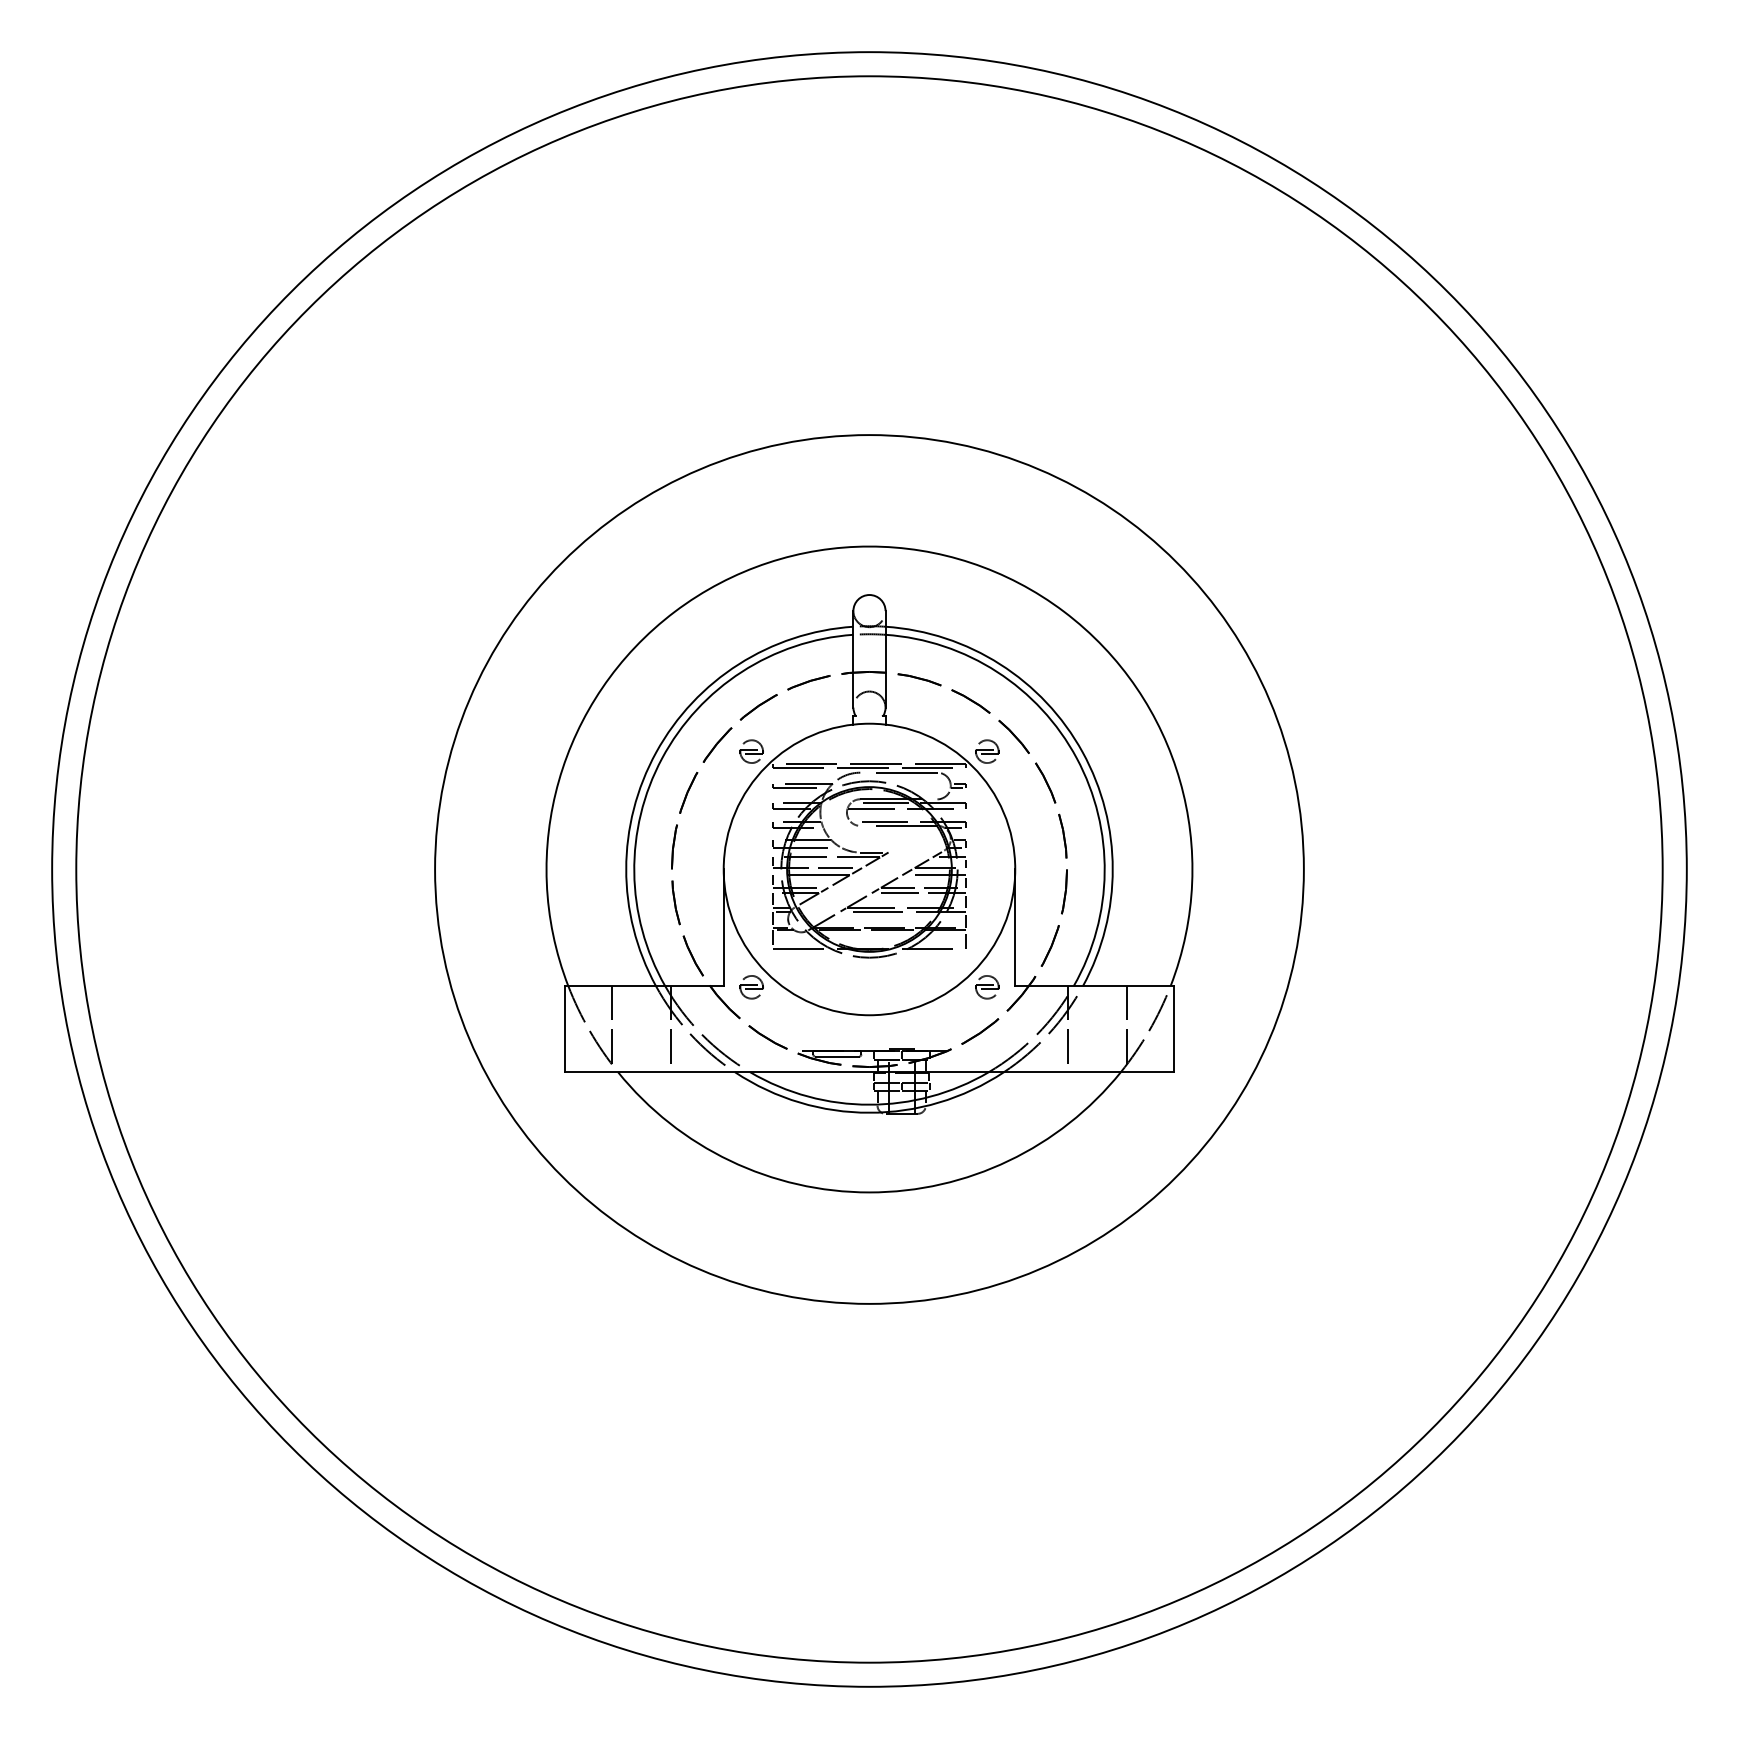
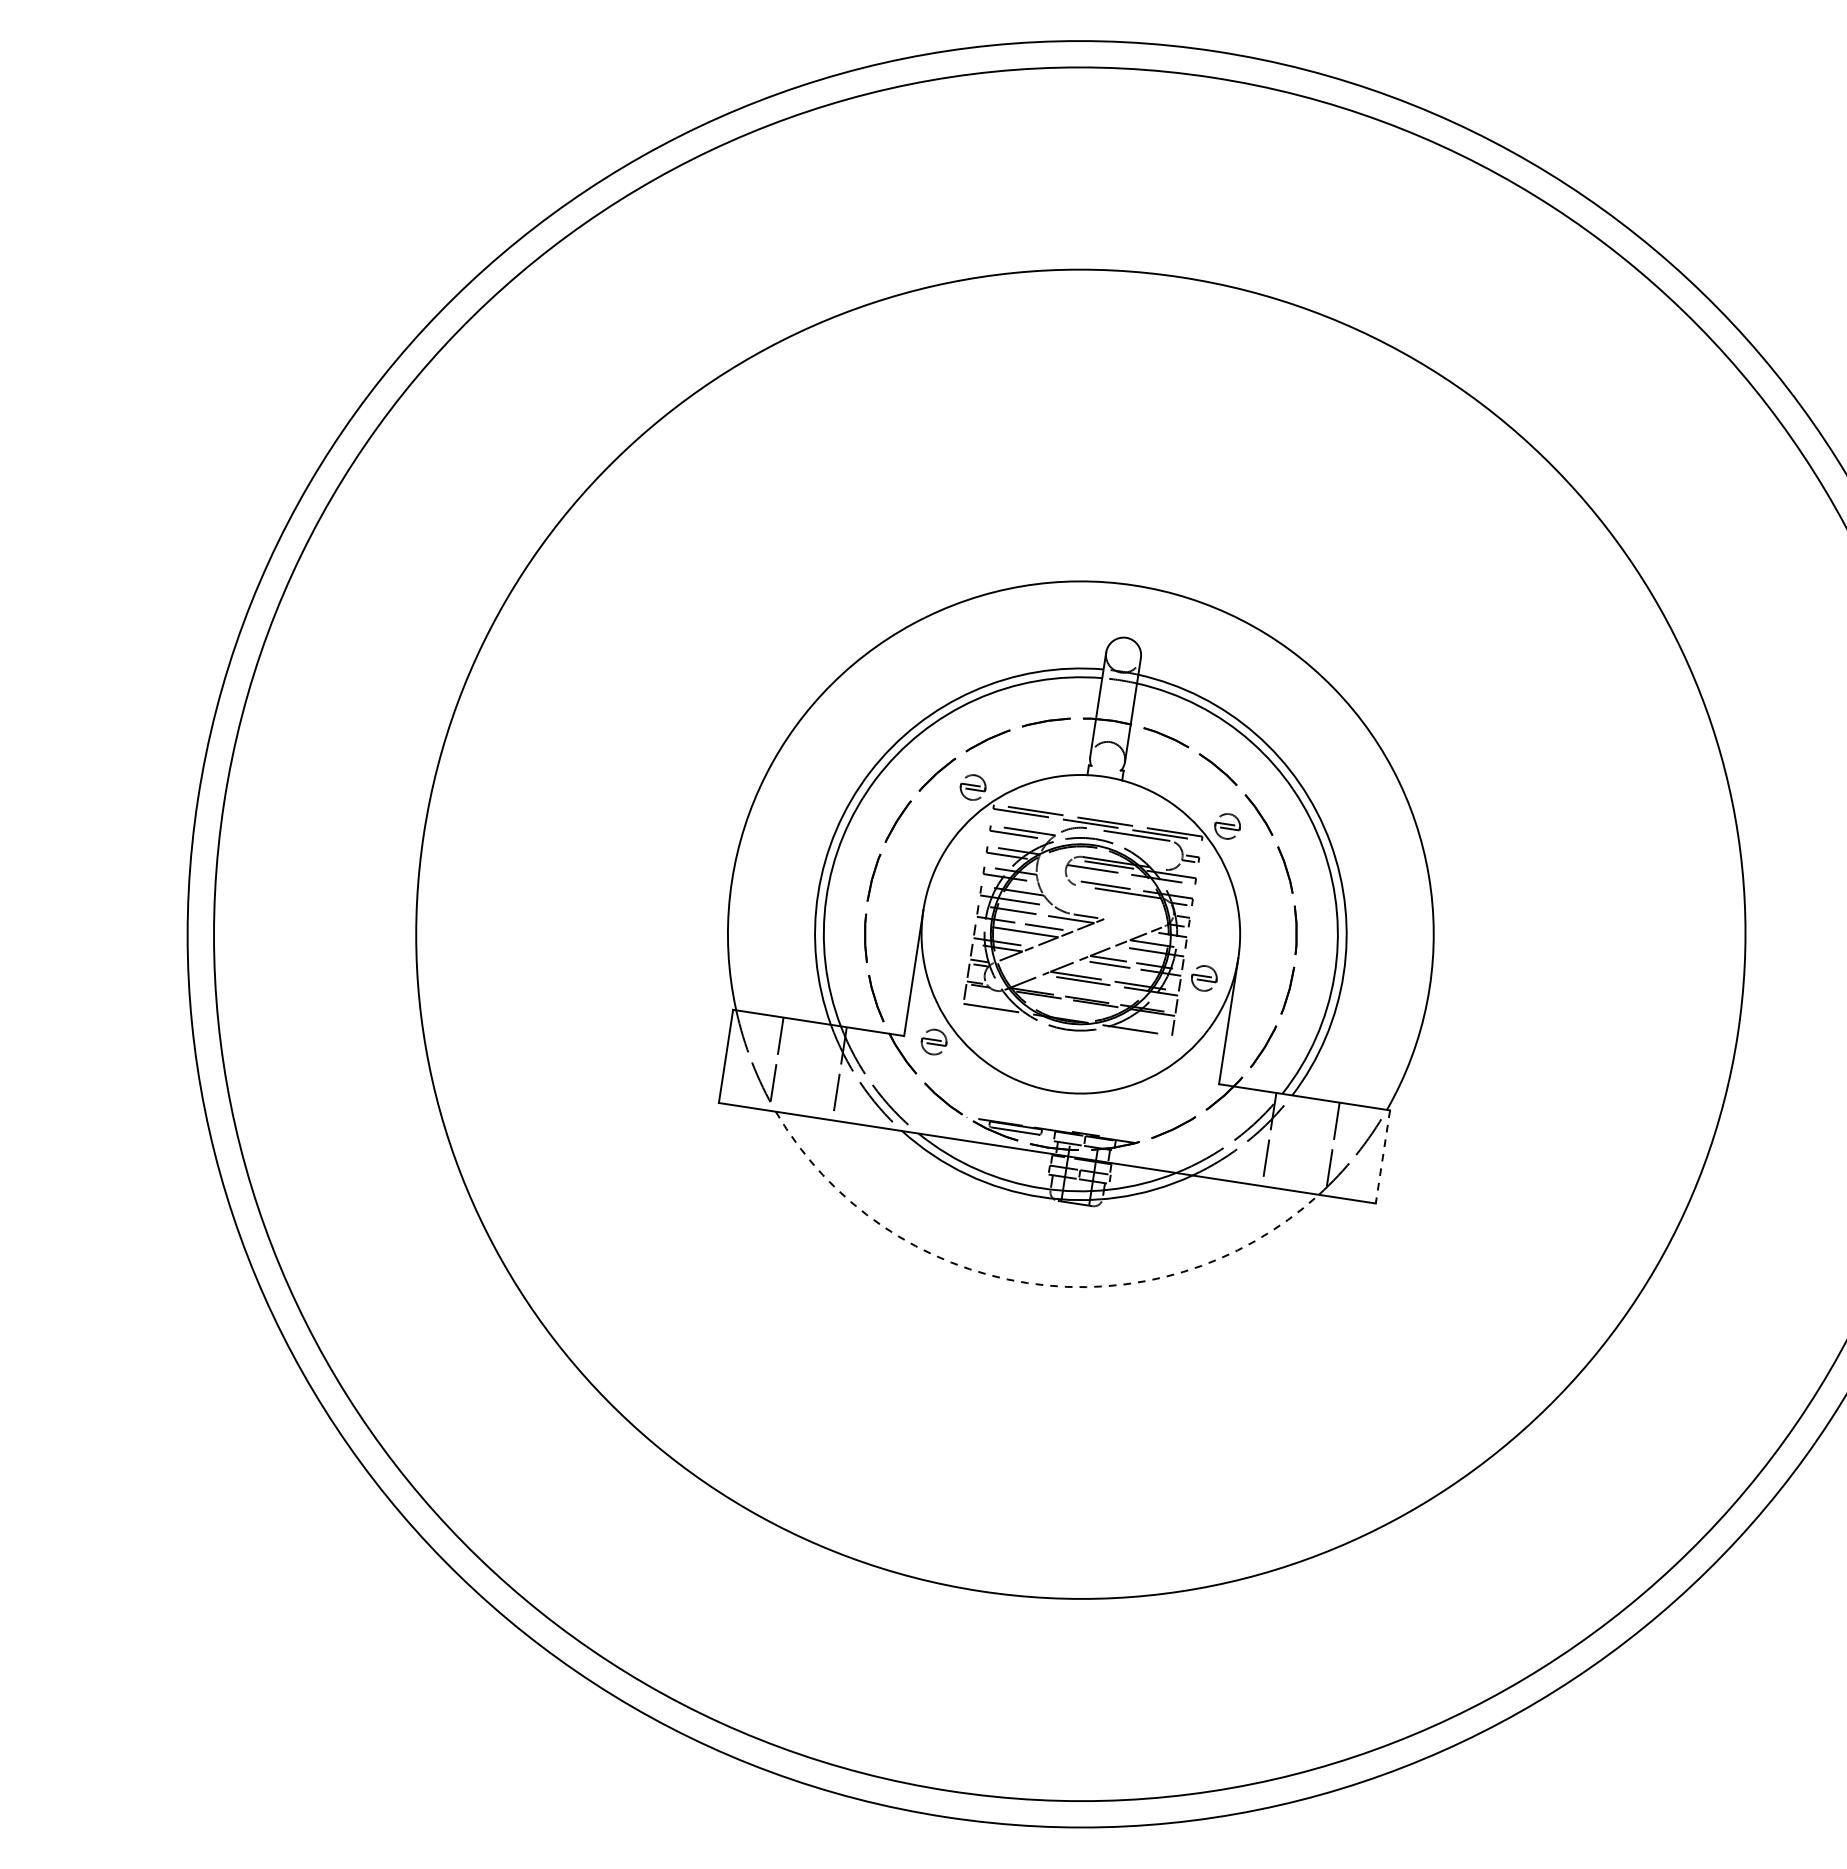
circle: (869, 869) -> (1080, 934), size x1.4
part: (987, 987) -> (1204, 978), moved
line: (1173, 1029) -> (1382, 1157), solid -> dashed
arc: (869, 1192) -> (1027, 1283), solid -> dashed

